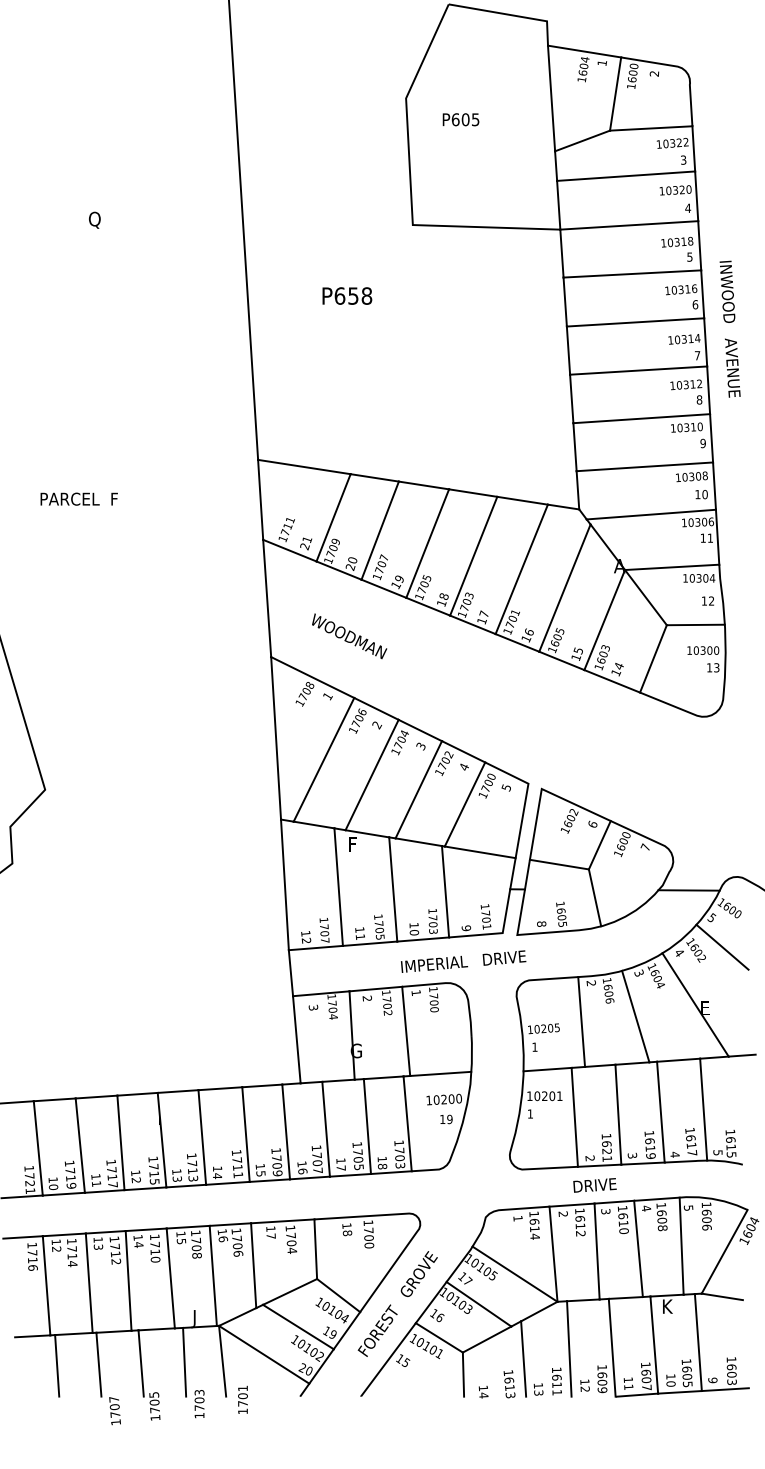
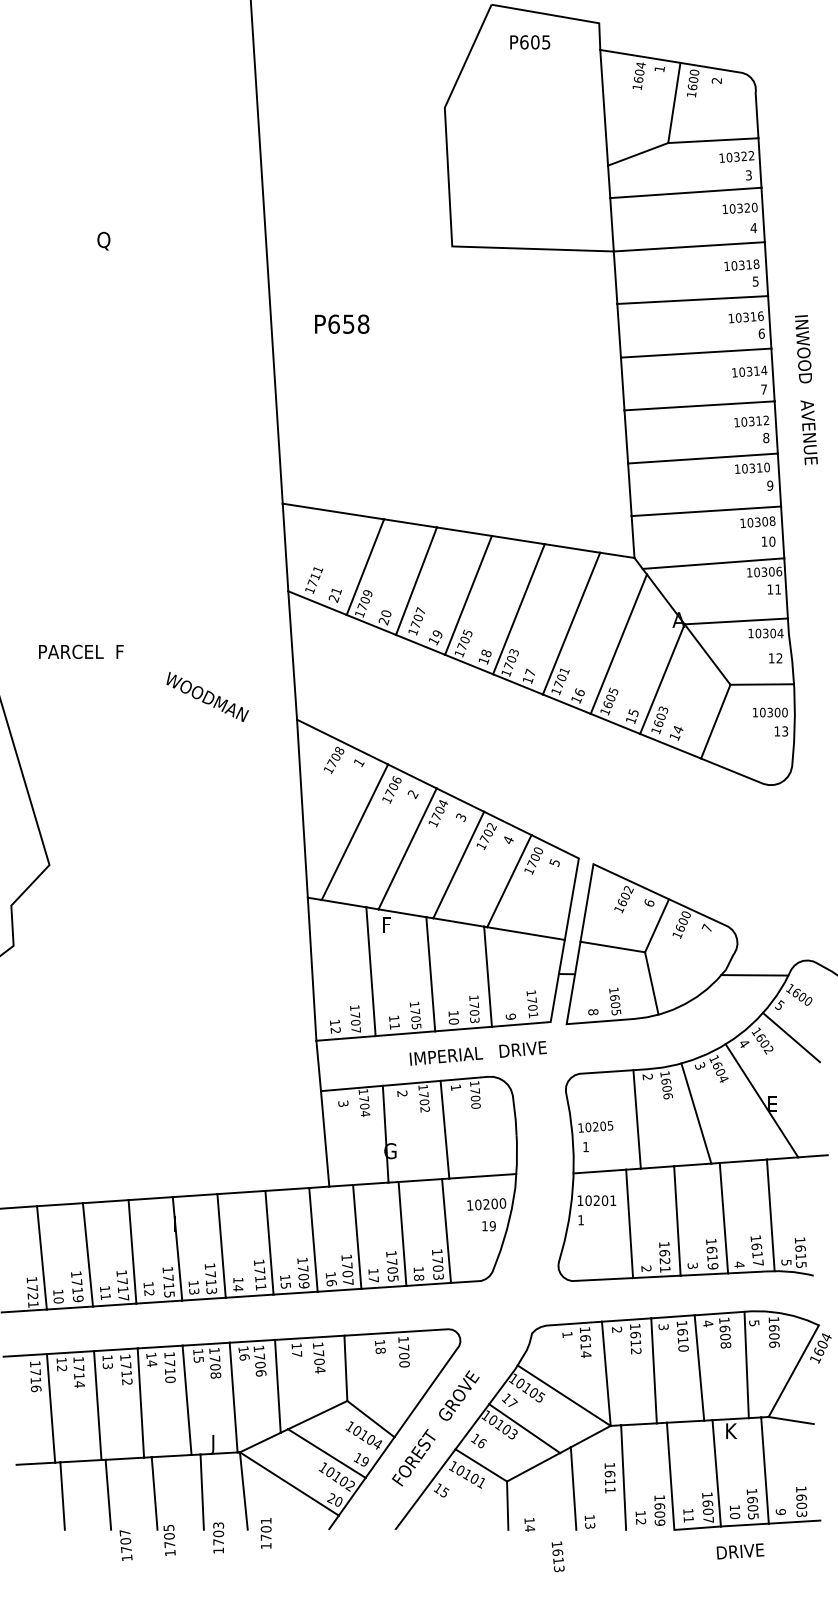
text: (460, 119) -> (529, 42), moved
text: (347, 295) -> (342, 323), moved
text: (729, 328) -> (805, 389), moved
text: (78, 498) -> (80, 651), moved
text: (349, 636) -> (207, 697), moved
text: (463, 961) -> (478, 1053), moved
text: (594, 1185) -> (739, 1551), moved
text: (556, 1381) -> (609, 1478), moved
text: (509, 1384) -> (558, 1557), moved

